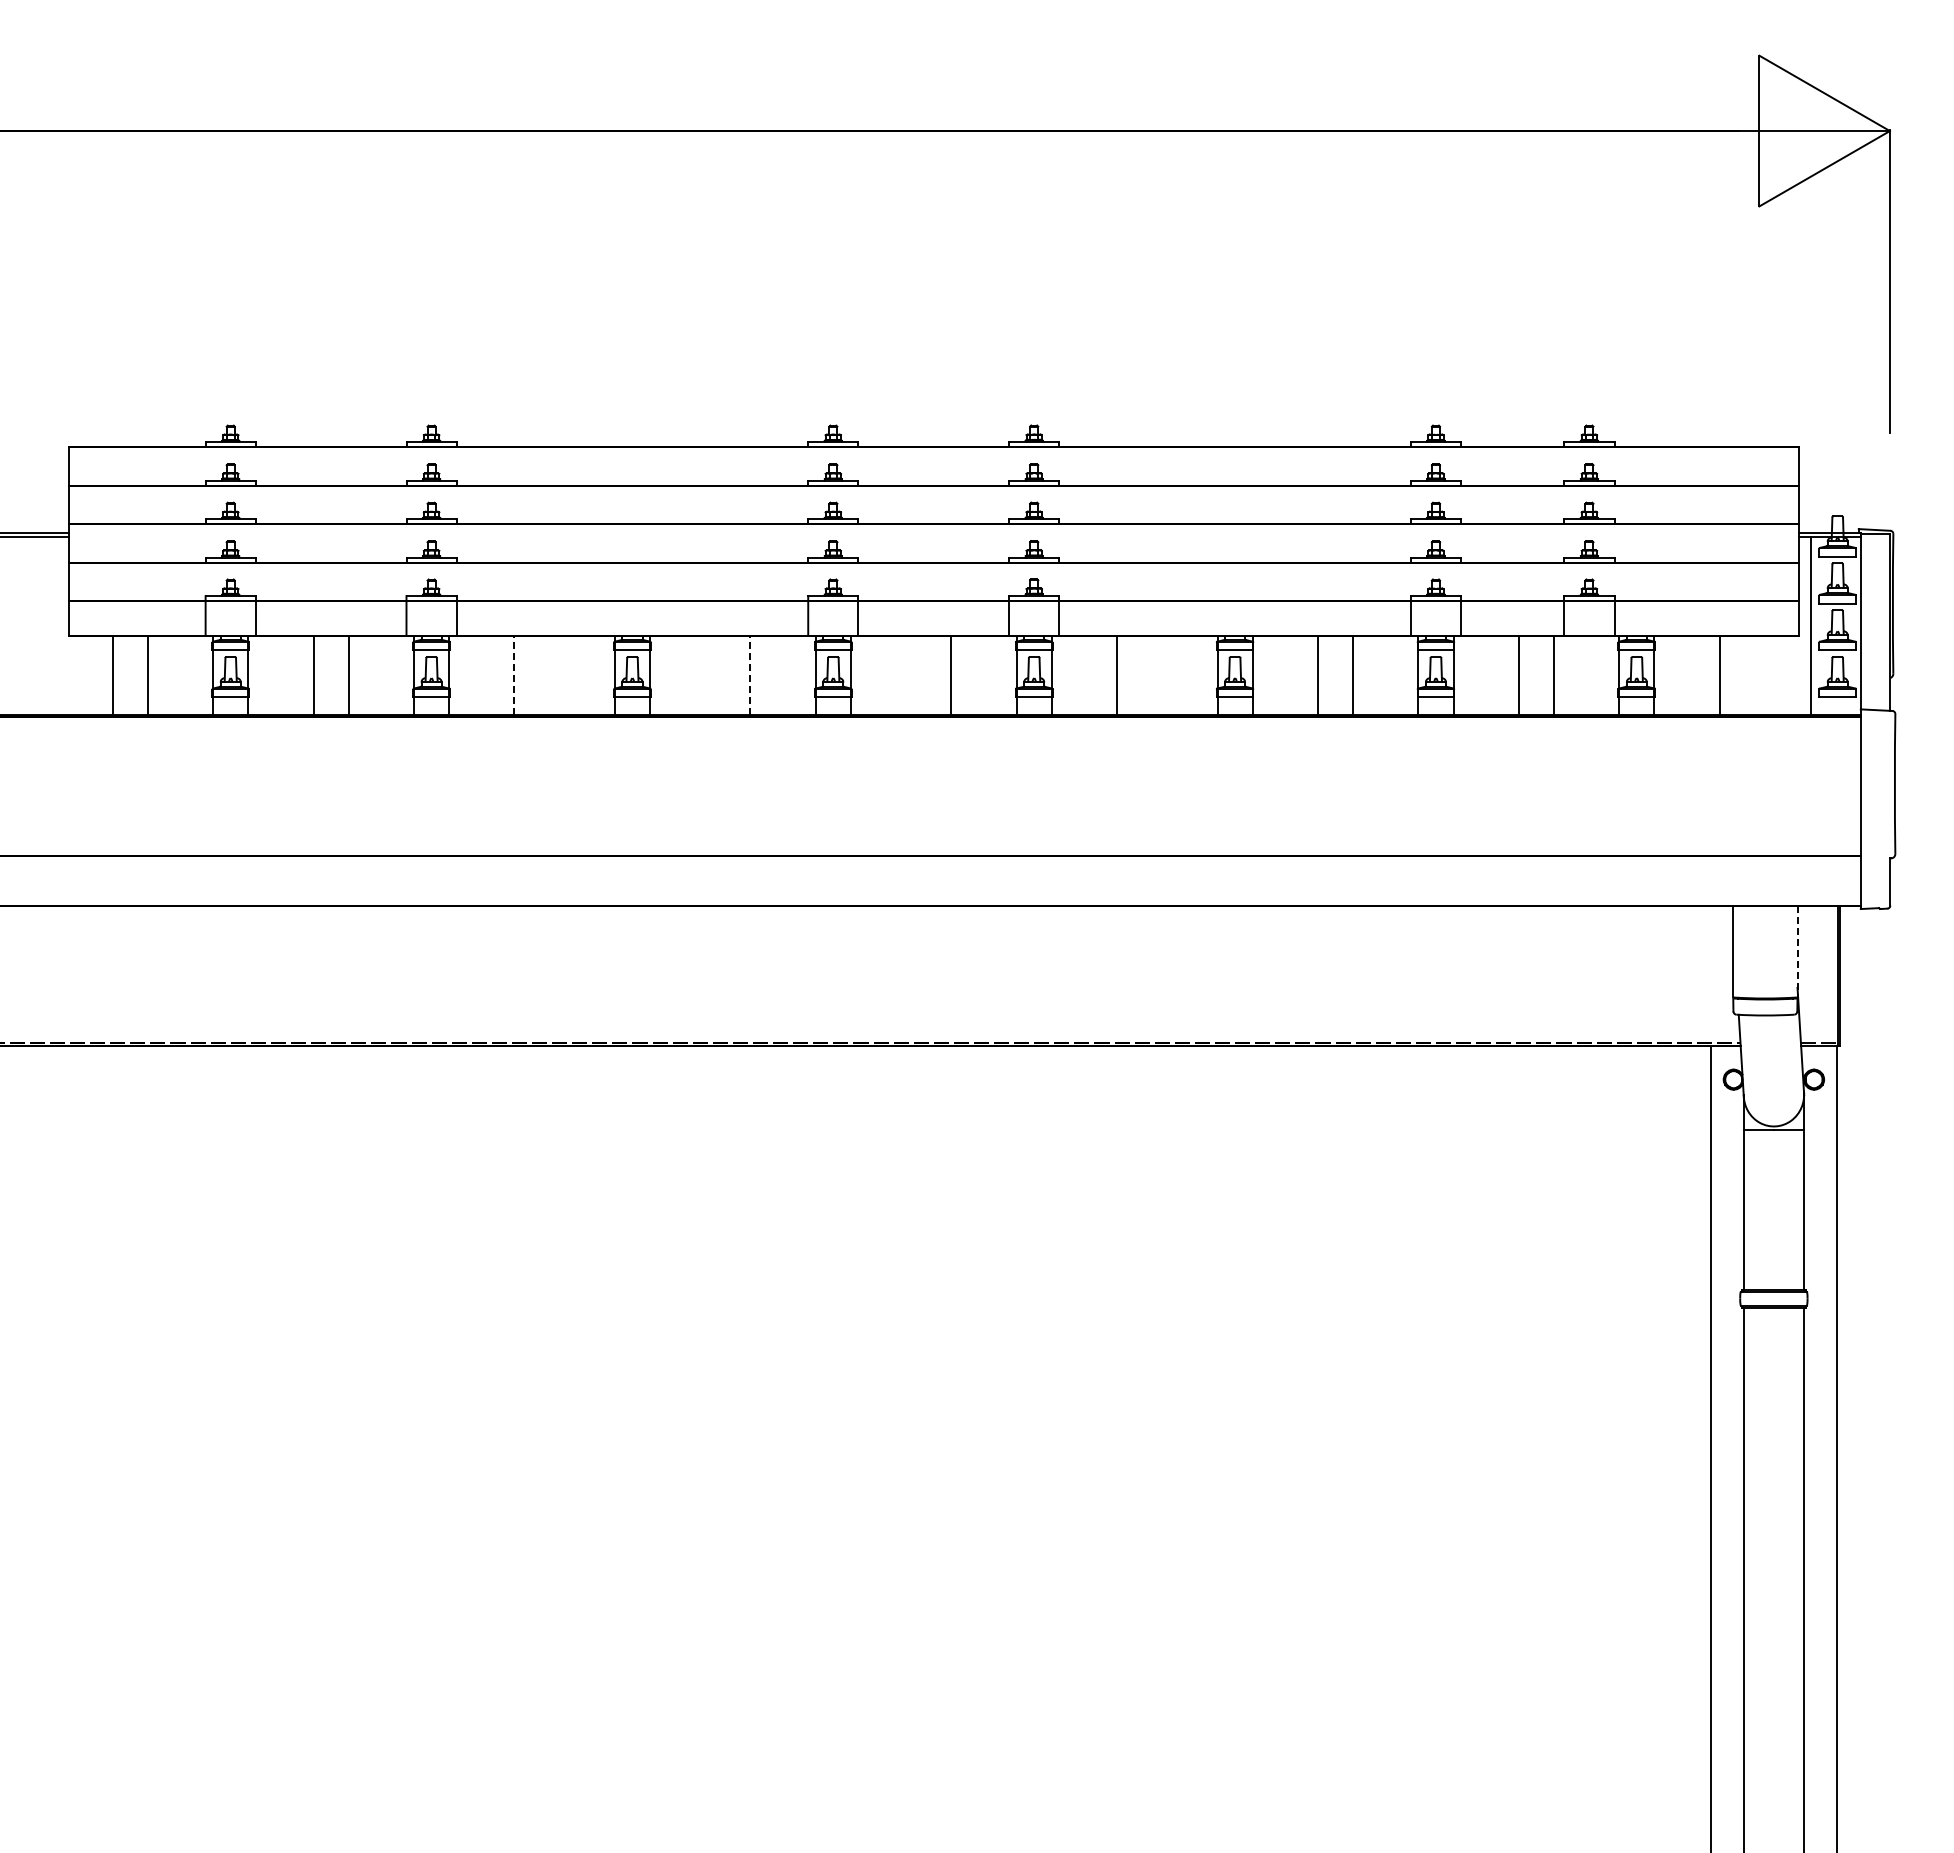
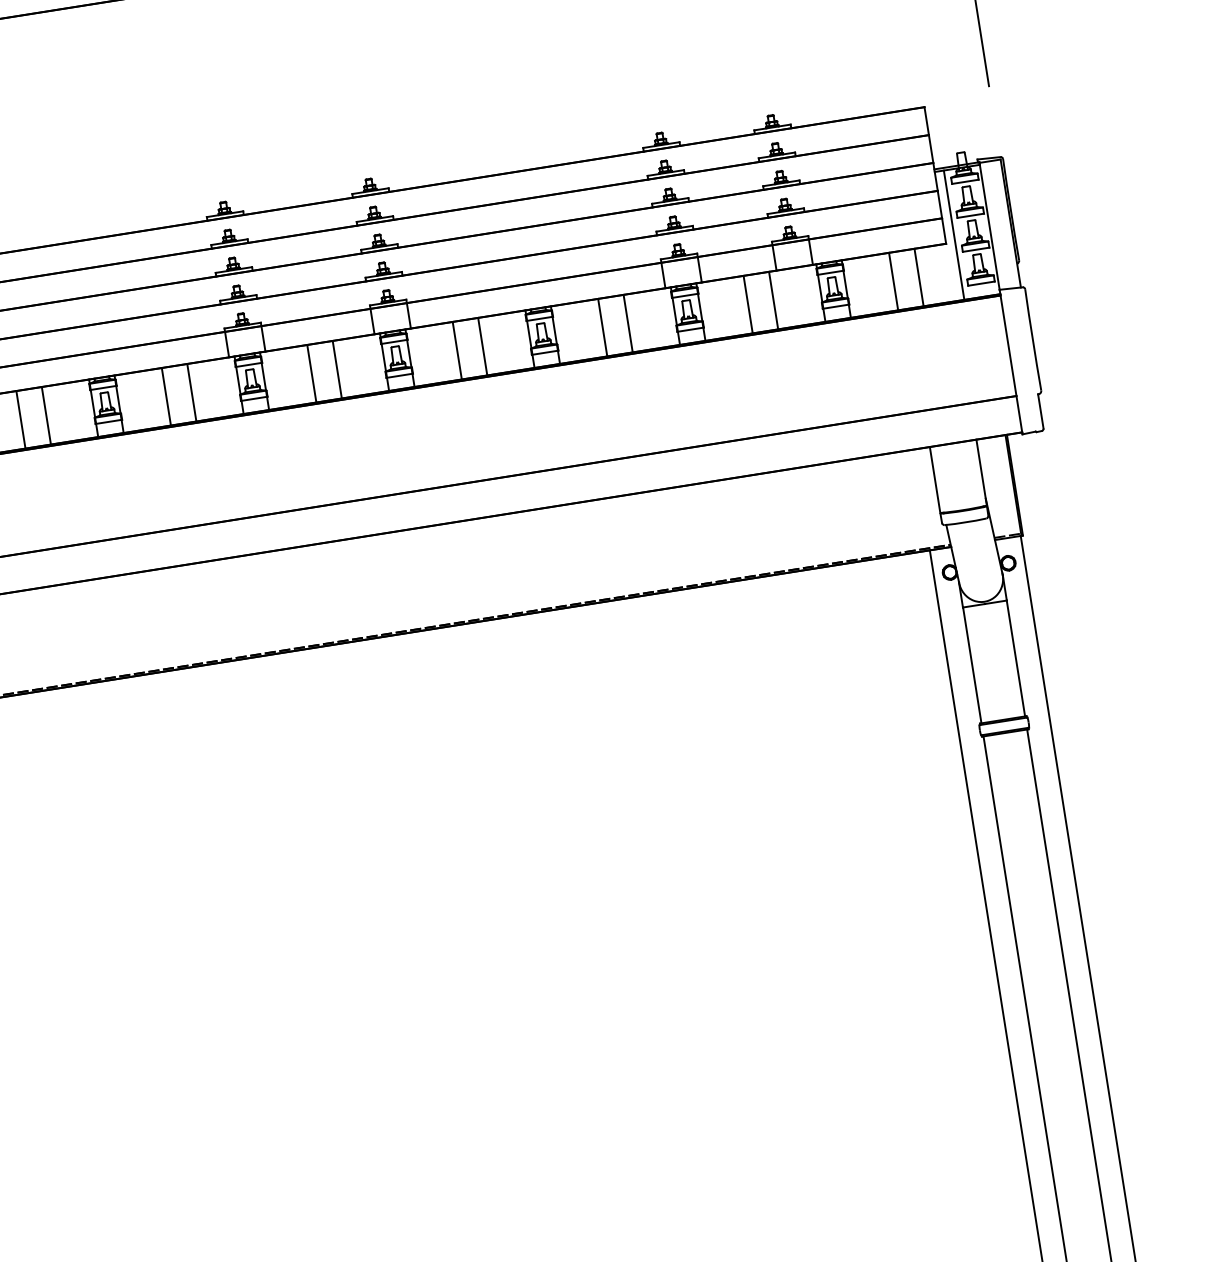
line: (514, 675) -> (20, 419), dashed -> solid
line: (549, 675) -> (46, 415), added
line: (715, 675) -> (166, 396), added
line: (750, 675) -> (191, 392), dashed -> solid
line: (916, 675) -> (312, 373), added
line: (1152, 675) -> (482, 346), added
line: (1754, 675) -> (918, 277), added
line: (1797, 951) -> (981, 472), dashed -> solid

